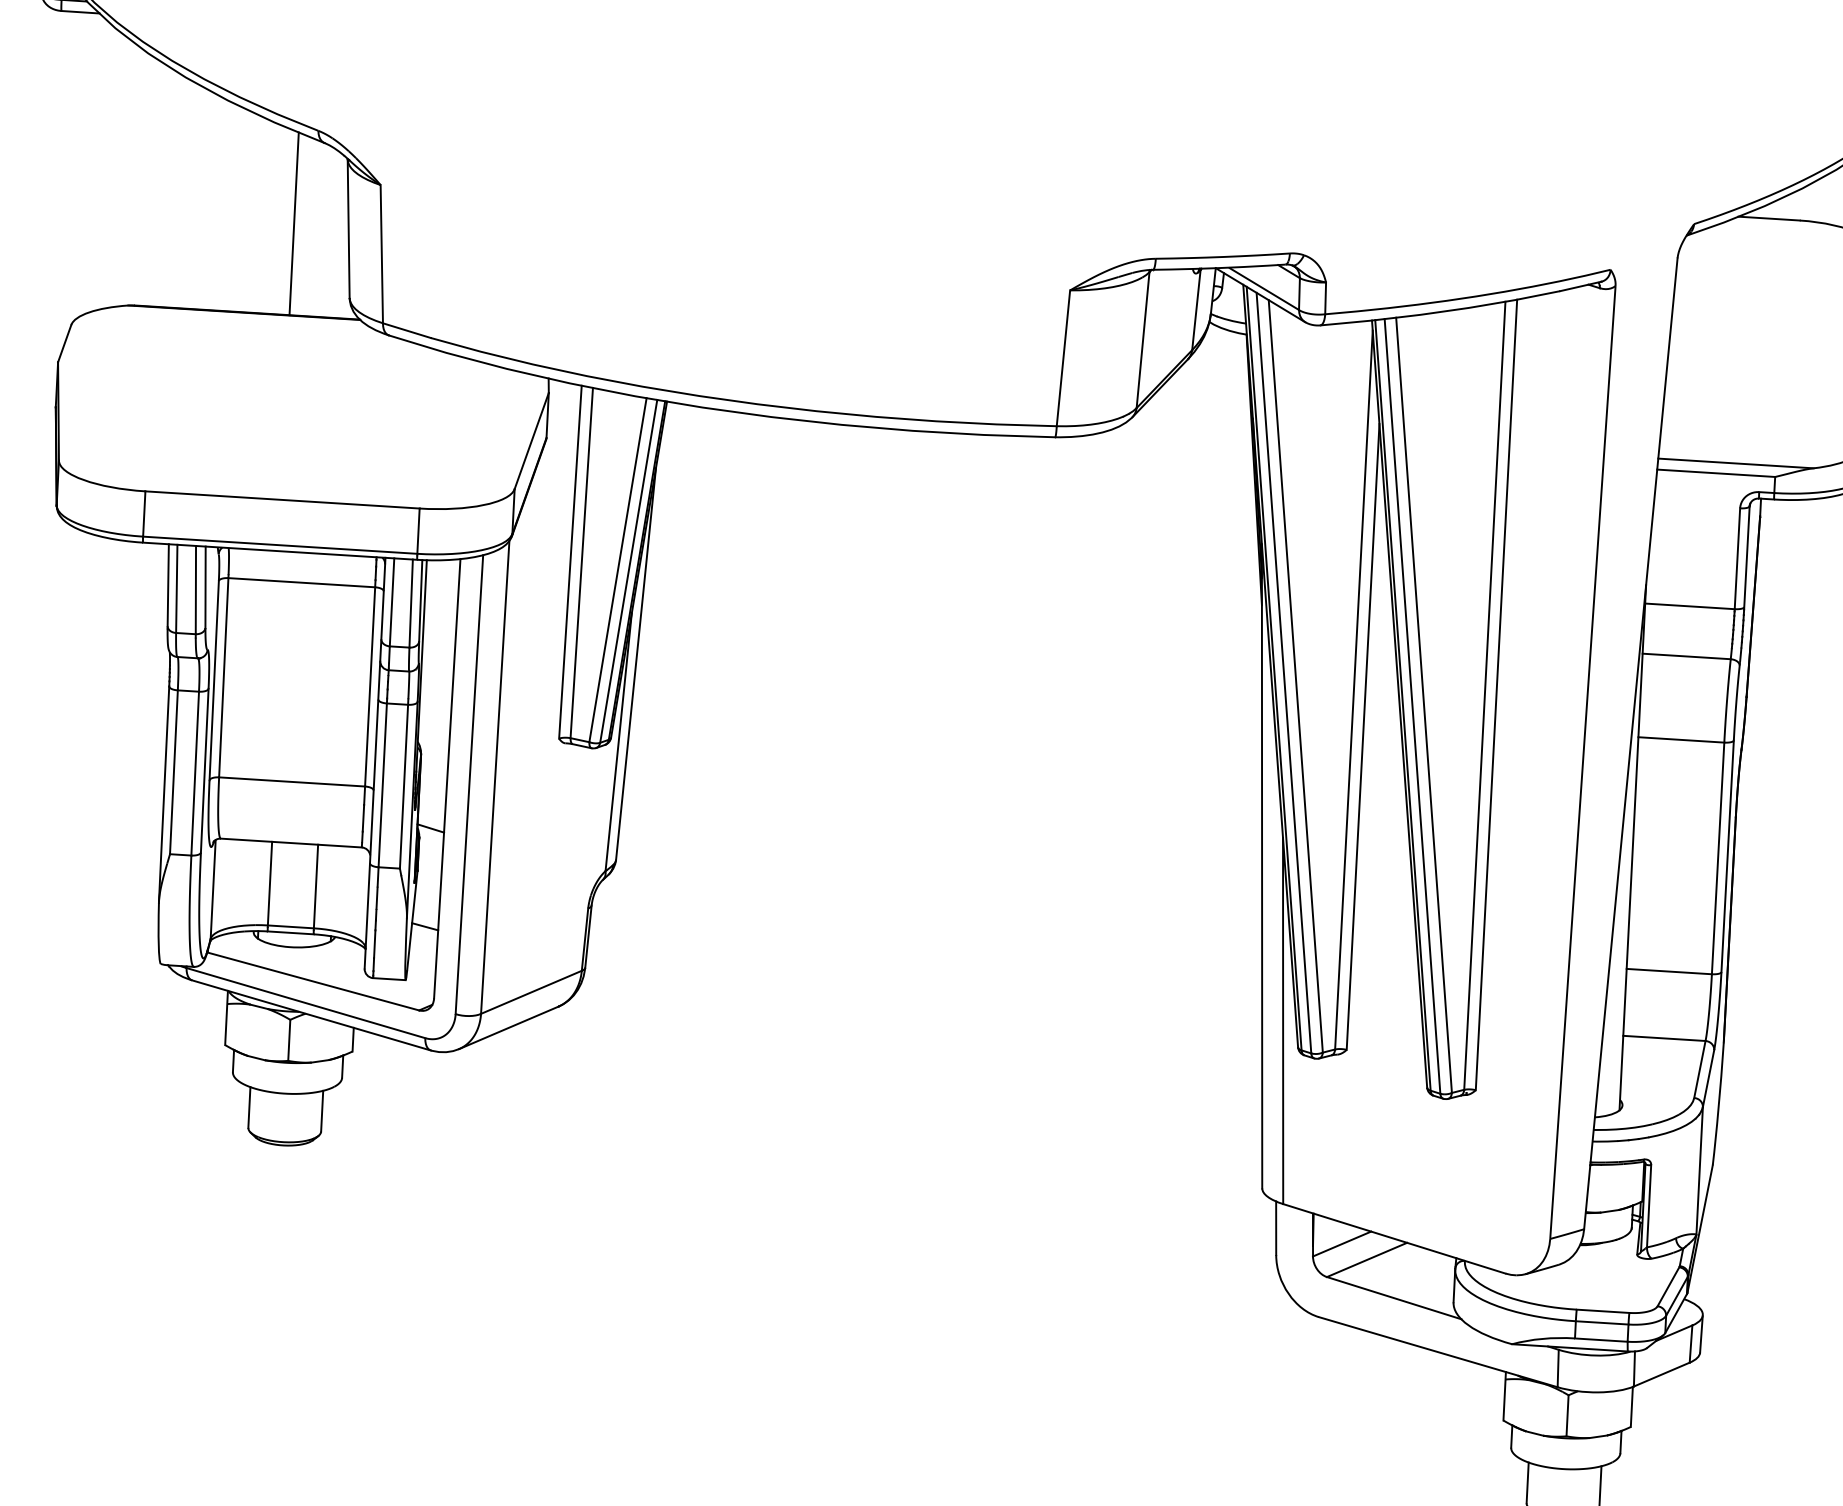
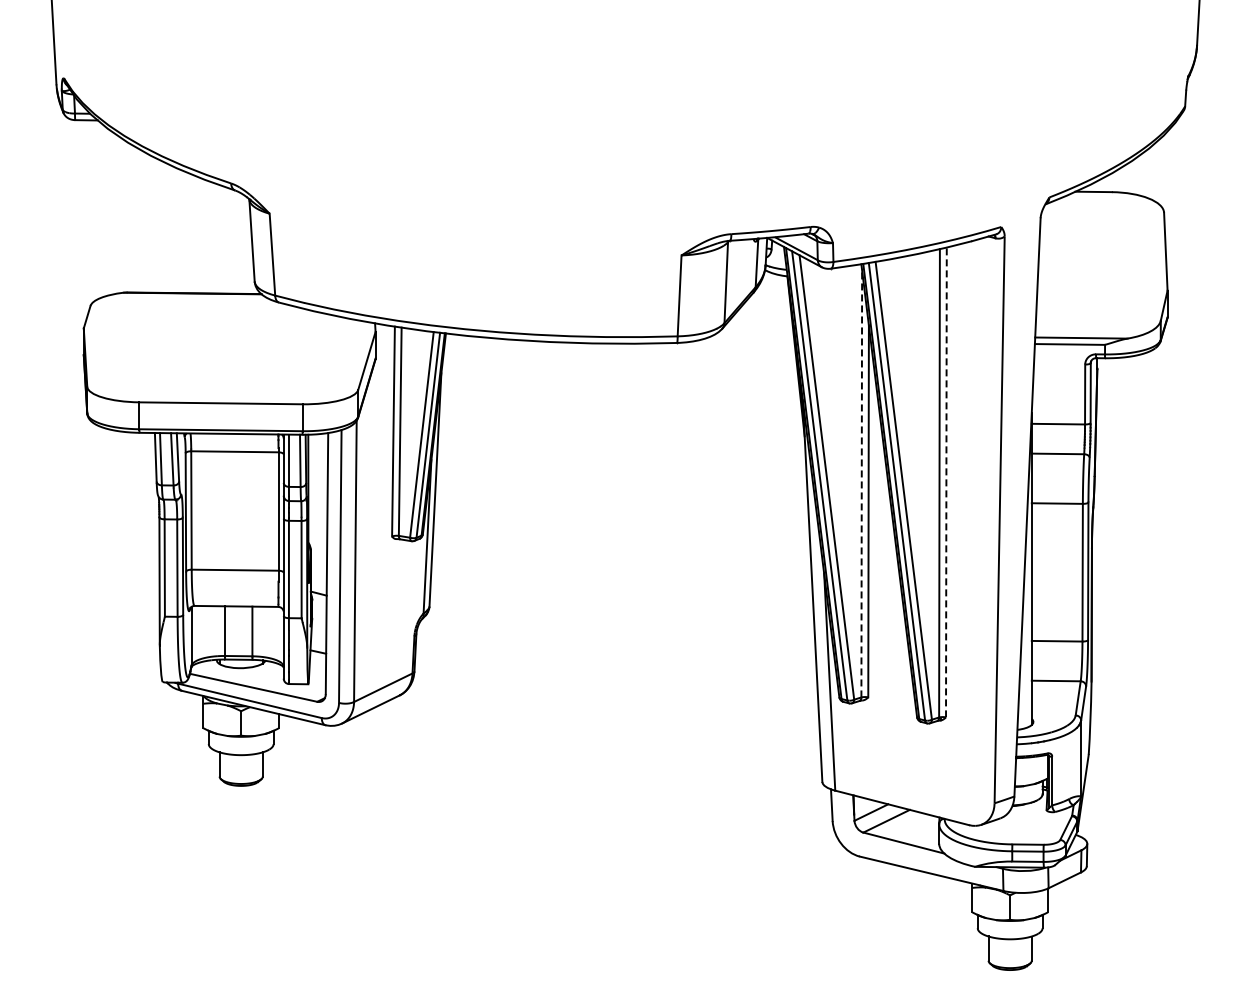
line: (294, 224) -> (219, 239), removed
line: (1353, 689) -> (861, 483), solid -> dashed
line: (1496, 695) -> (946, 482), solid -> dashed

